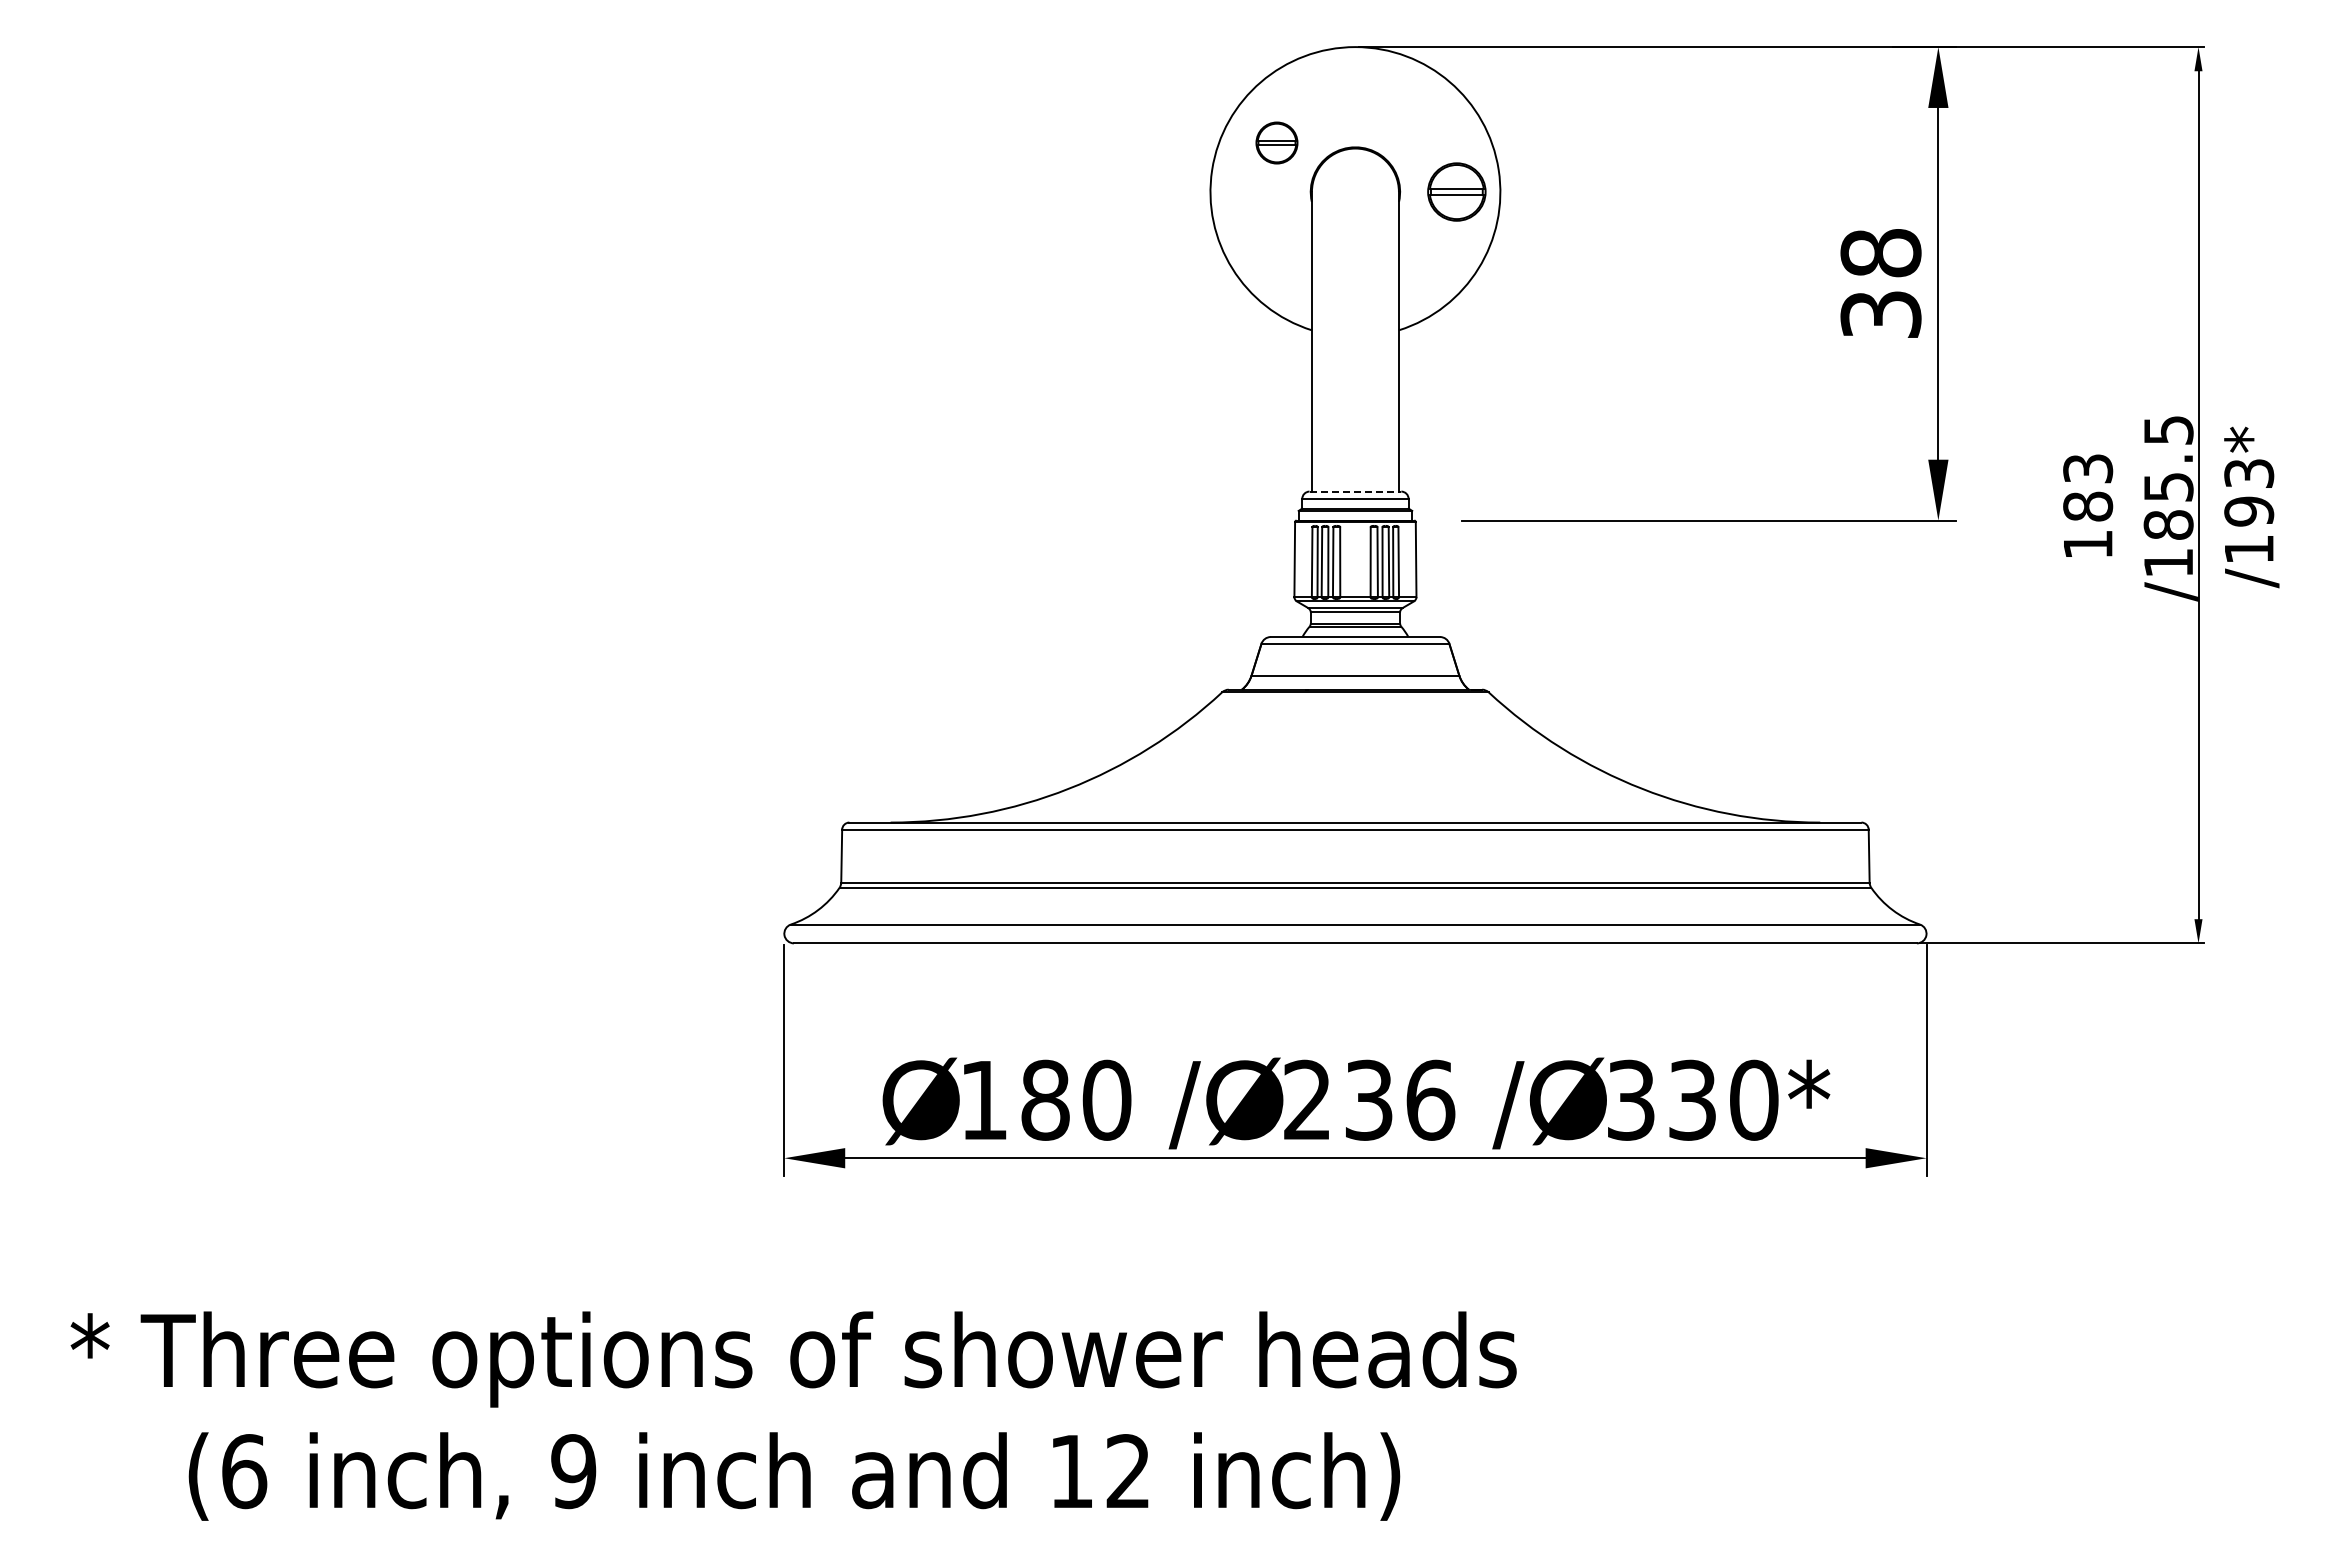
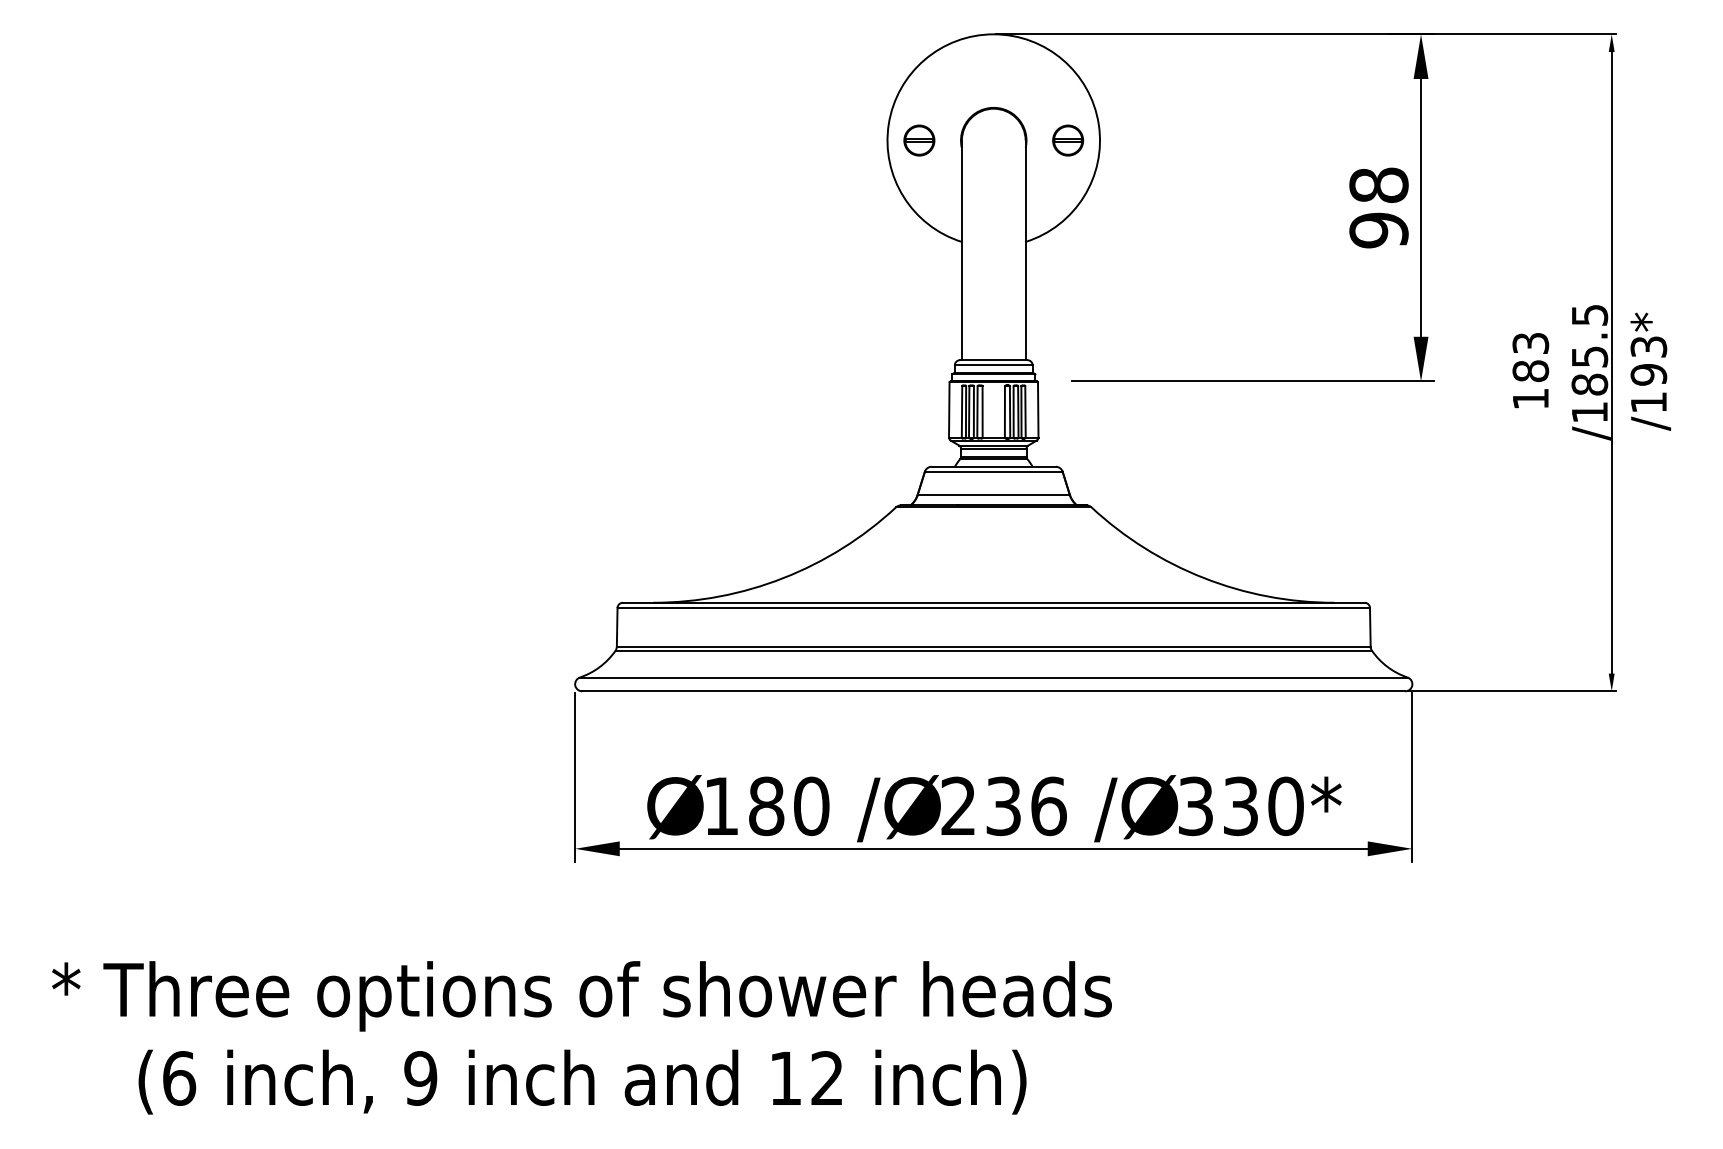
part: (1276, 142) -> (919, 140), moved
part: (1456, 191) -> (1067, 140), size x0.71
text: (1880, 314) -> (1378, 230), 38 -> 98
line: (1355, 491) -> (993, 360), dashed -> solid

